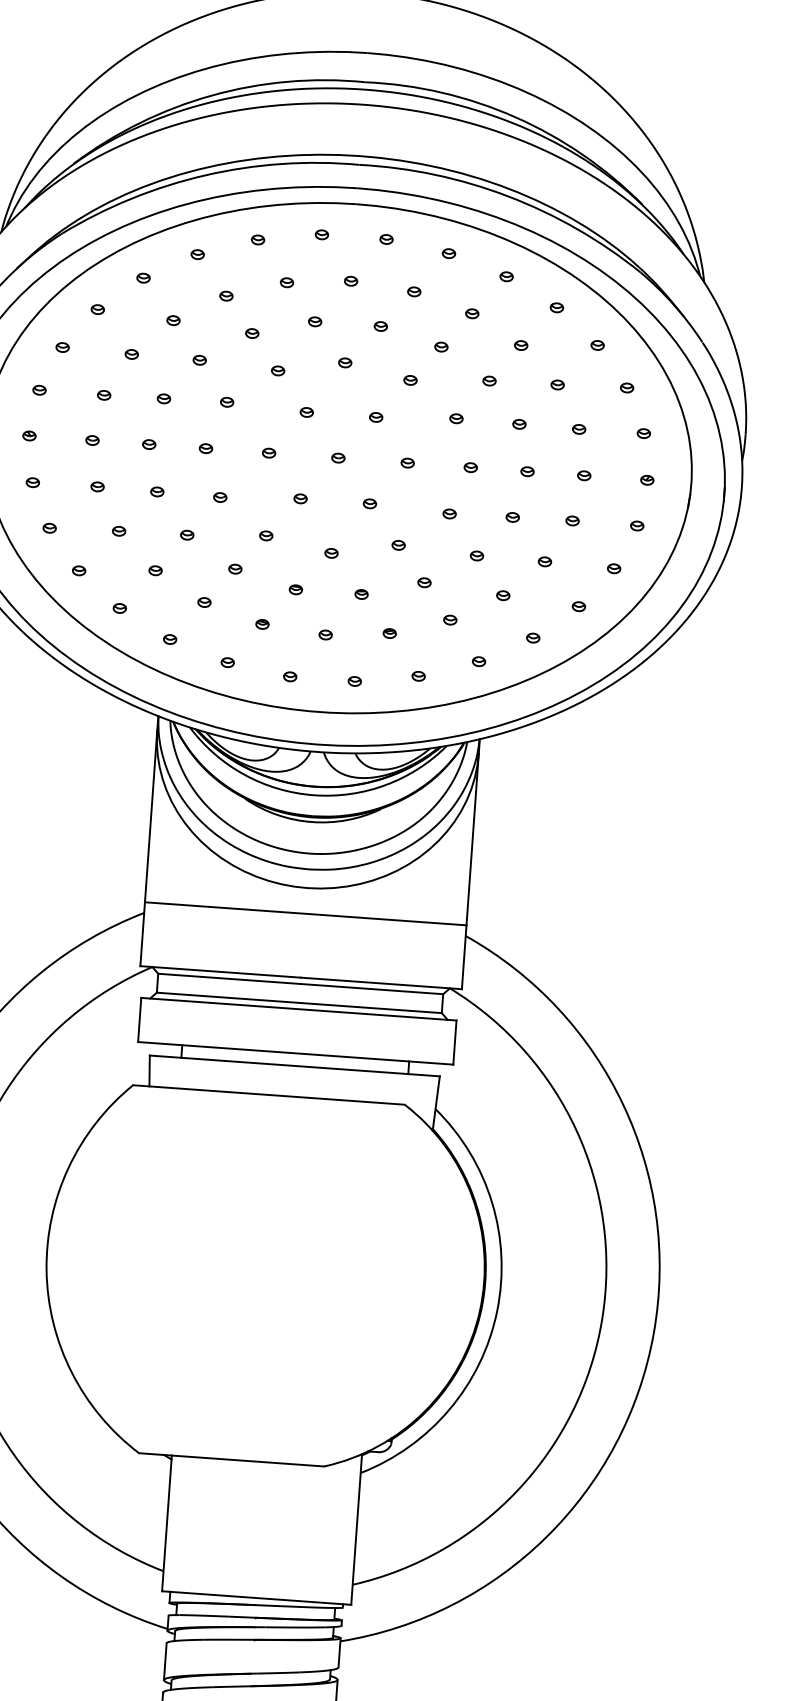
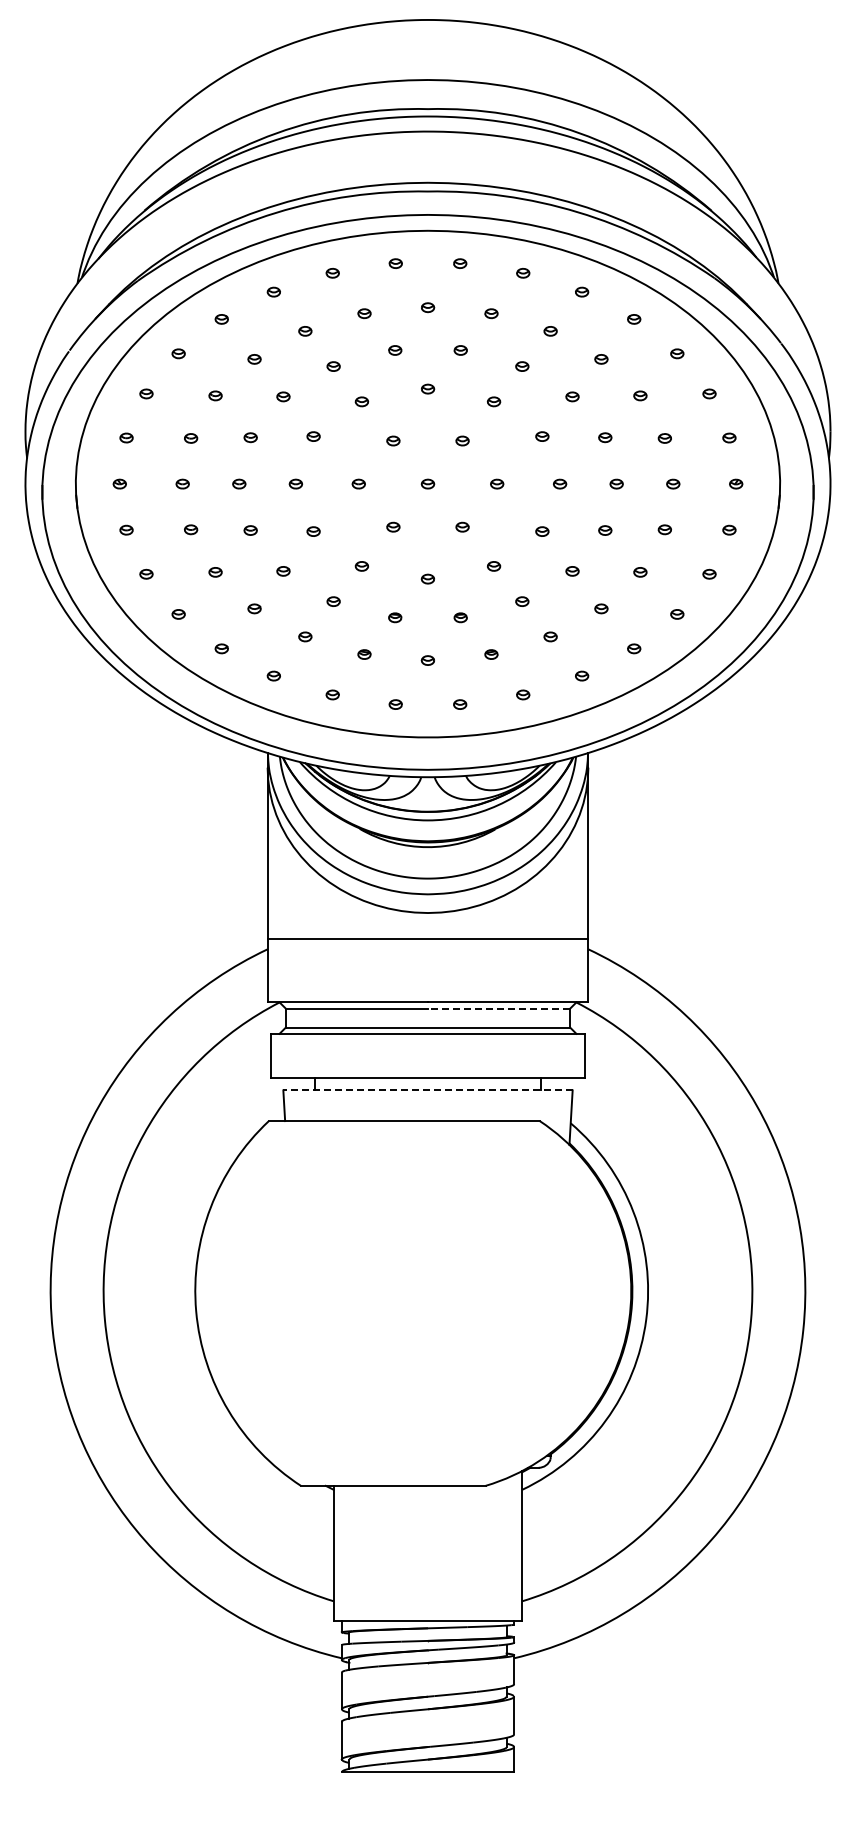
line: (371, 988) -> (498, 1008), solid -> dashed
line: (295, 1066) -> (428, 1090), solid -> dashed

